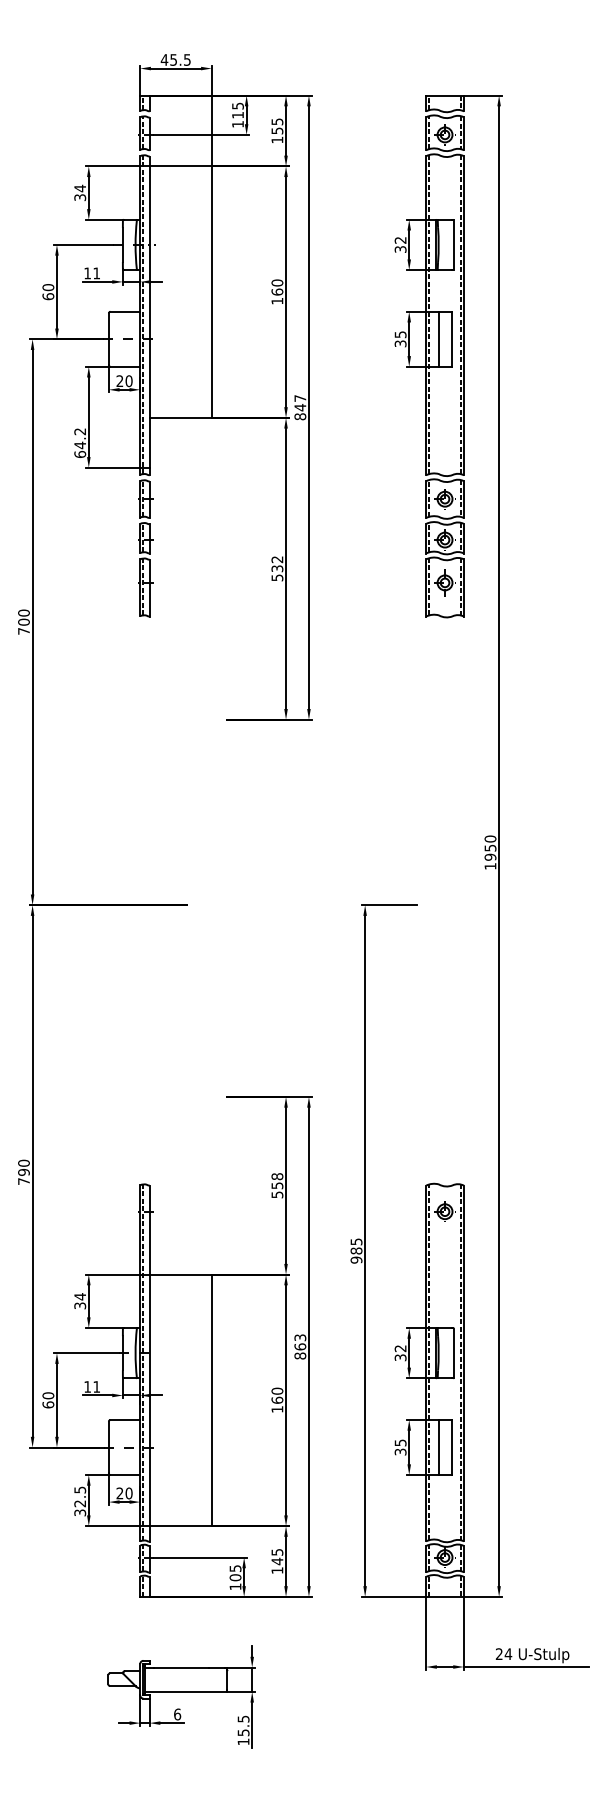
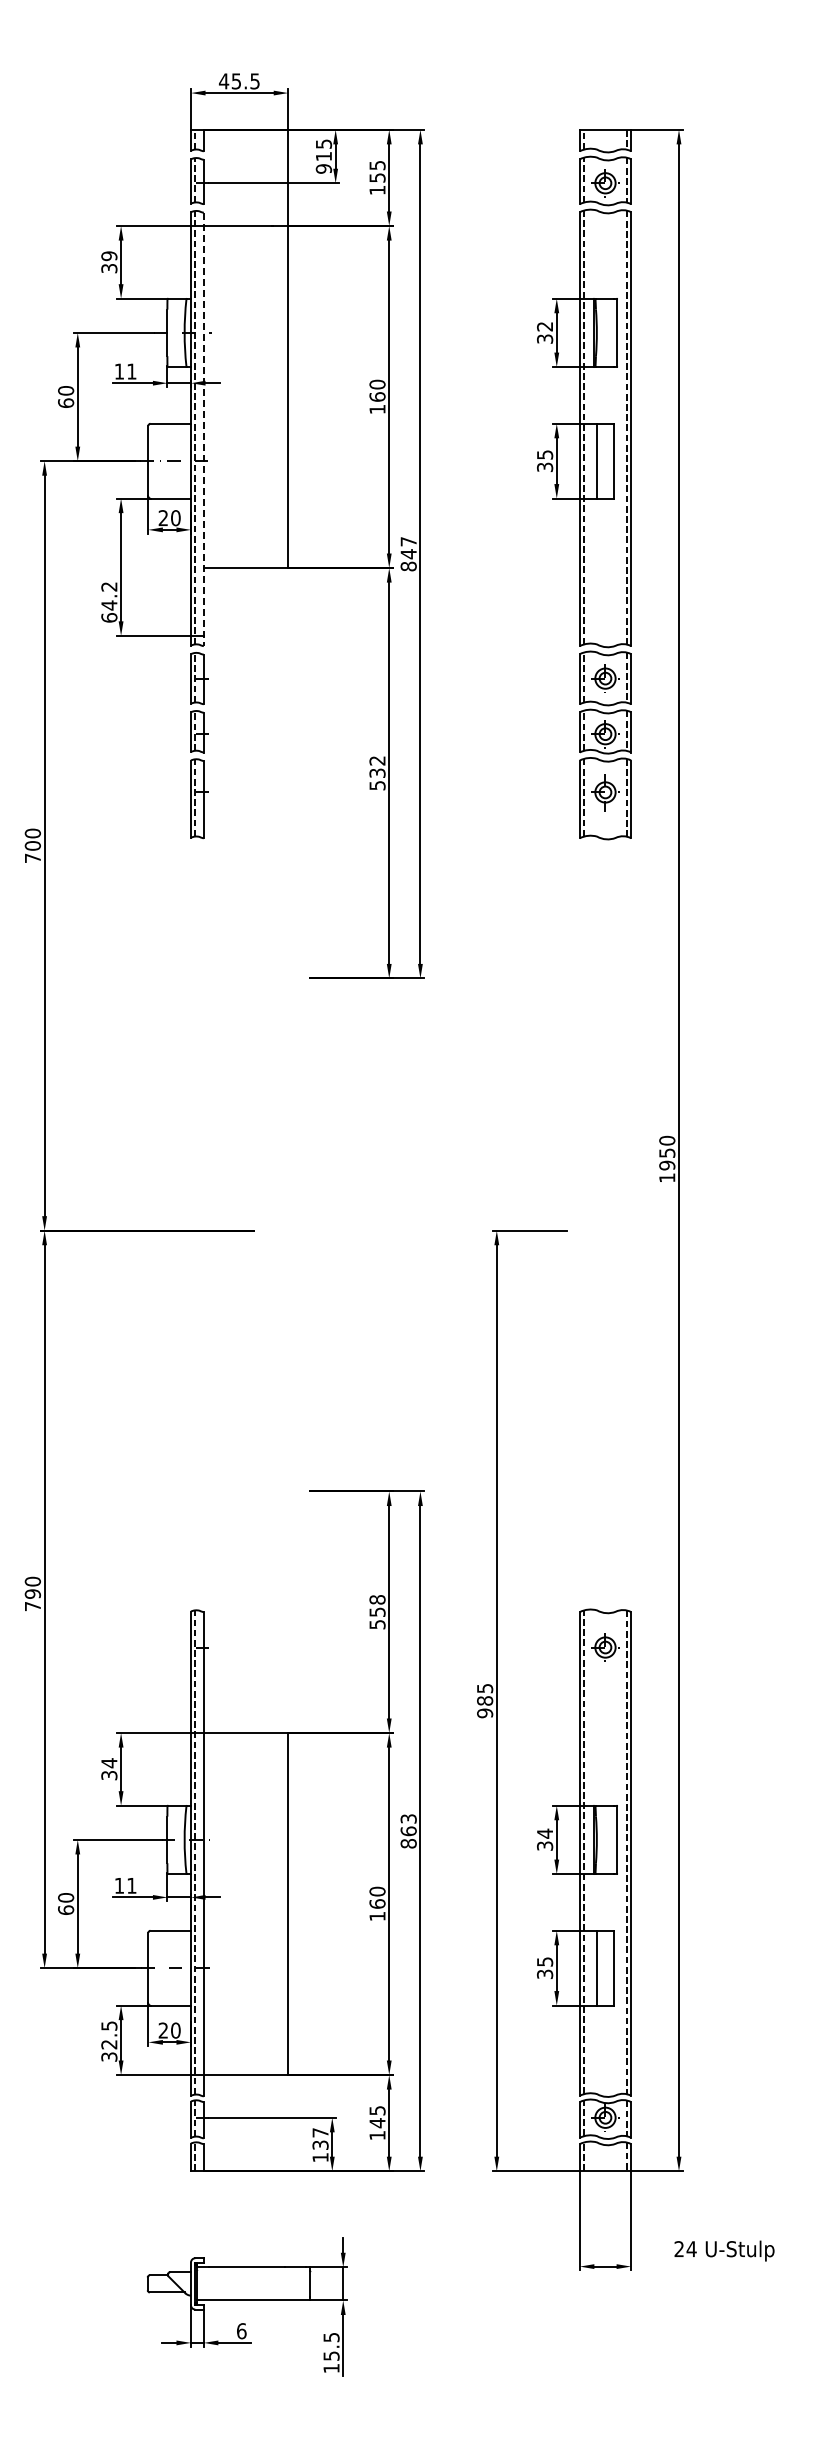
text: (237, 124) -> (323, 168), 115 -> 915
text: (80, 188) -> (109, 256), 34 -> 39
line: (149, 315) -> (203, 429), solid -> dashed
text: (400, 1348) -> (544, 1833), 32 -> 34
text: (235, 1573) -> (320, 2139), 105 -> 137
line: (526, 1666) -> (716, 2266), removed

